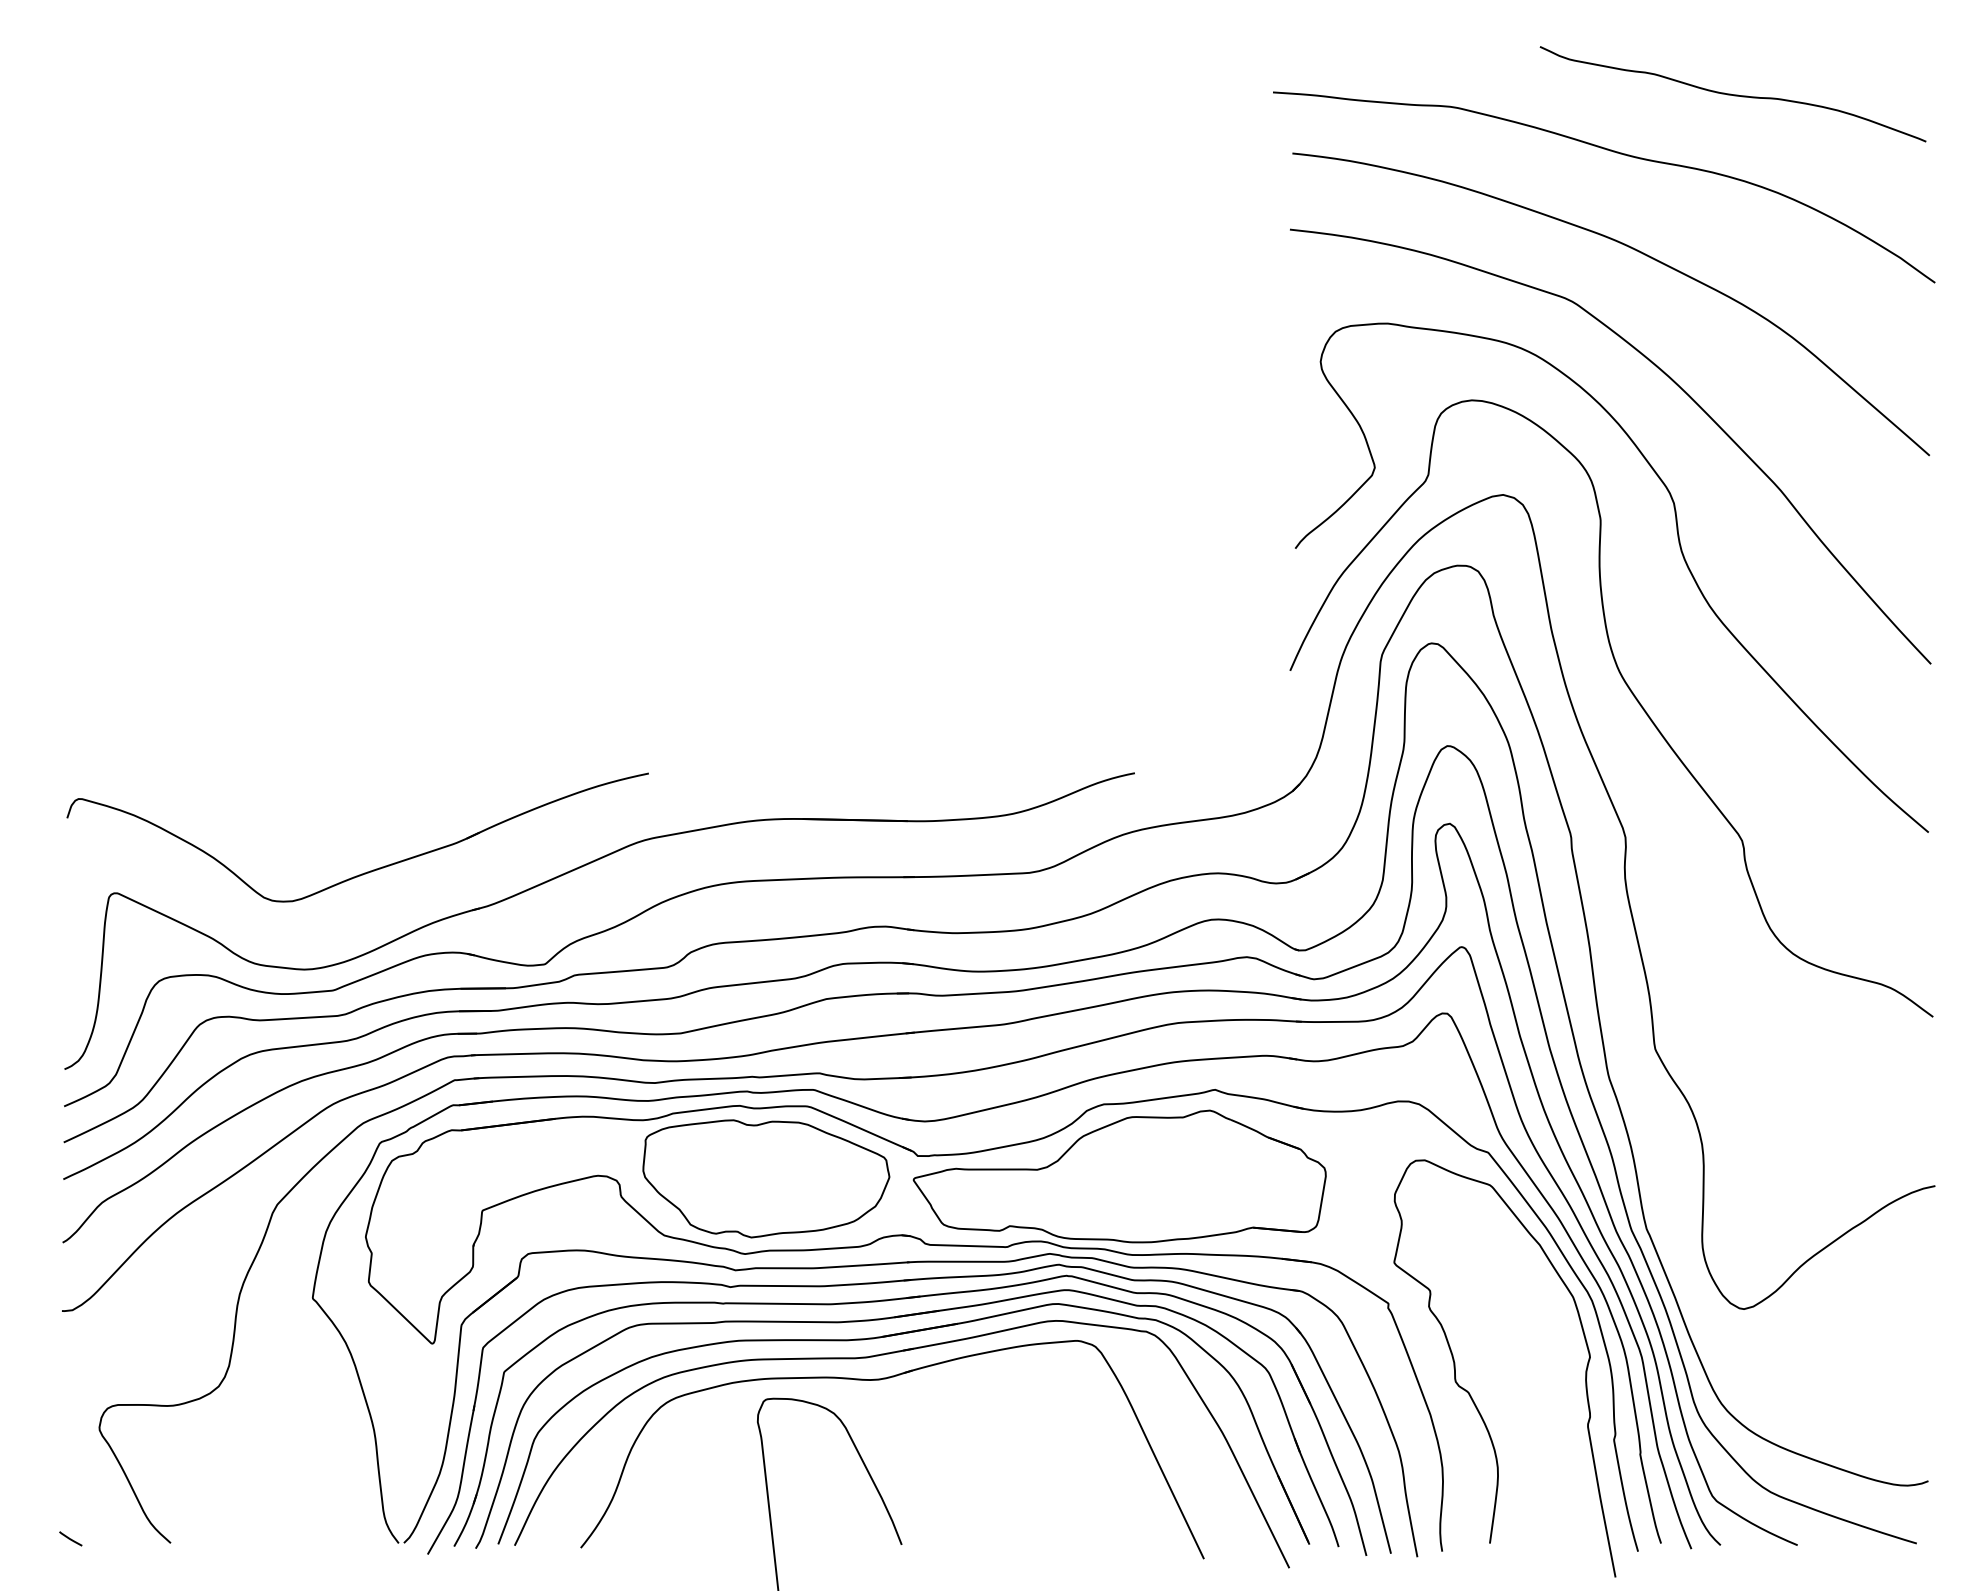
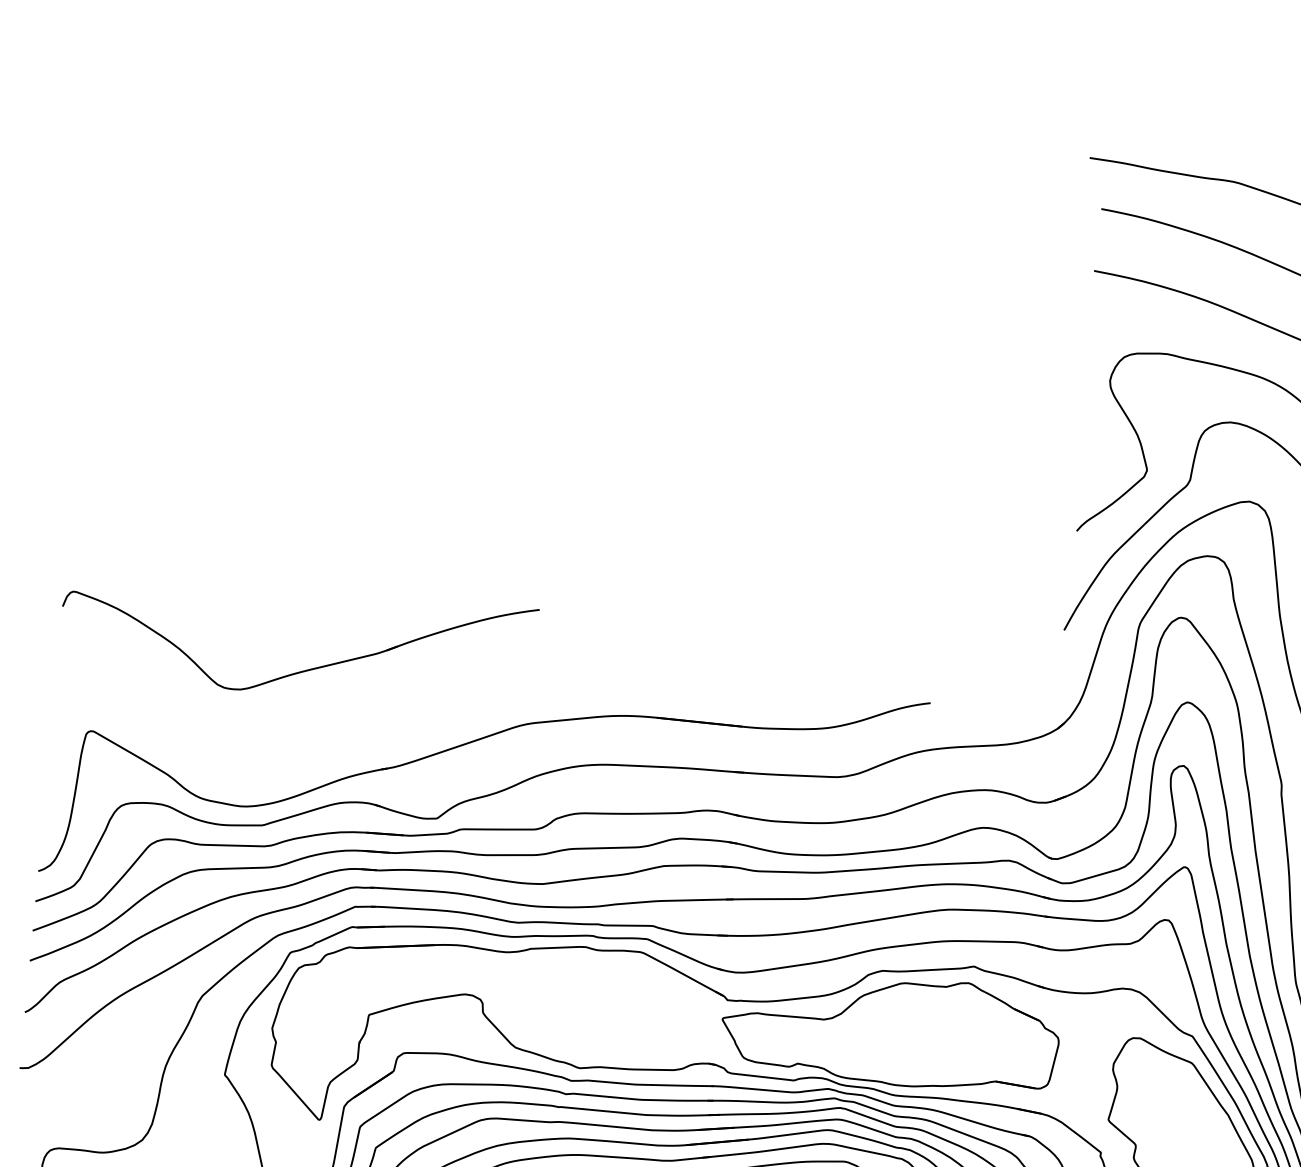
part: (367, 871) -> (303, 670), moved
part: (766, 1178) -> (602, 1008), removed

